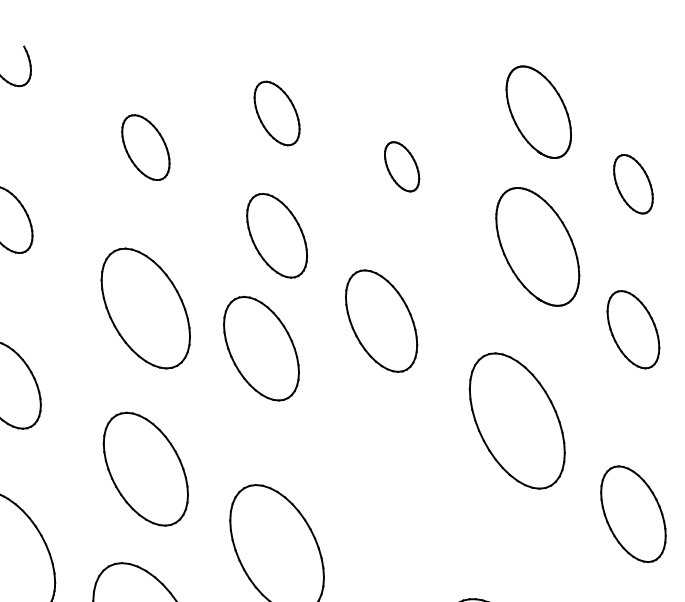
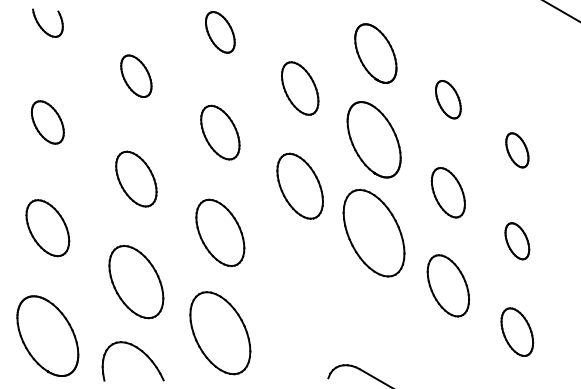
part: (538, 112) -> (375, 53), moved
part: (277, 113) -> (220, 32), moved
part: (402, 166) -> (300, 88), size x1.67
part: (536, 246) -> (373, 139), moved
part: (146, 307) -> (136, 178), size x0.71
part: (380, 319) -> (299, 185), moved
part: (261, 348) -> (220, 232), moved
part: (516, 421) -> (373, 233), moved
part: (632, 513) -> (447, 285), moved

